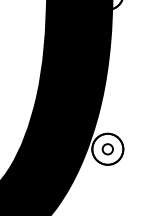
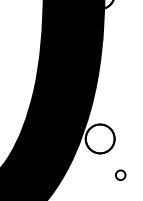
part: (107, 149) -> (120, 175), moved

